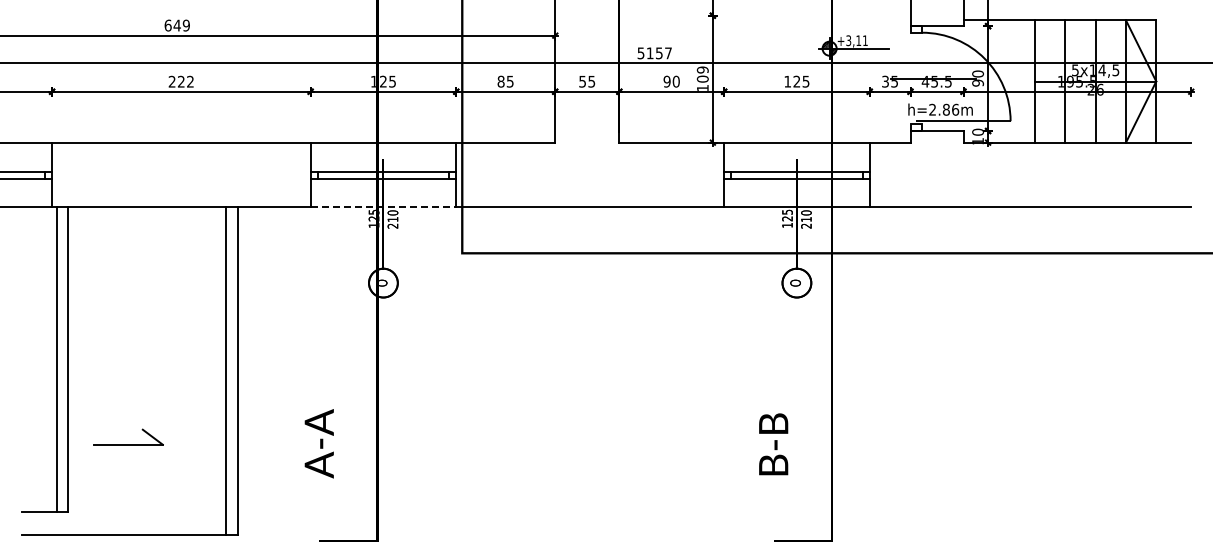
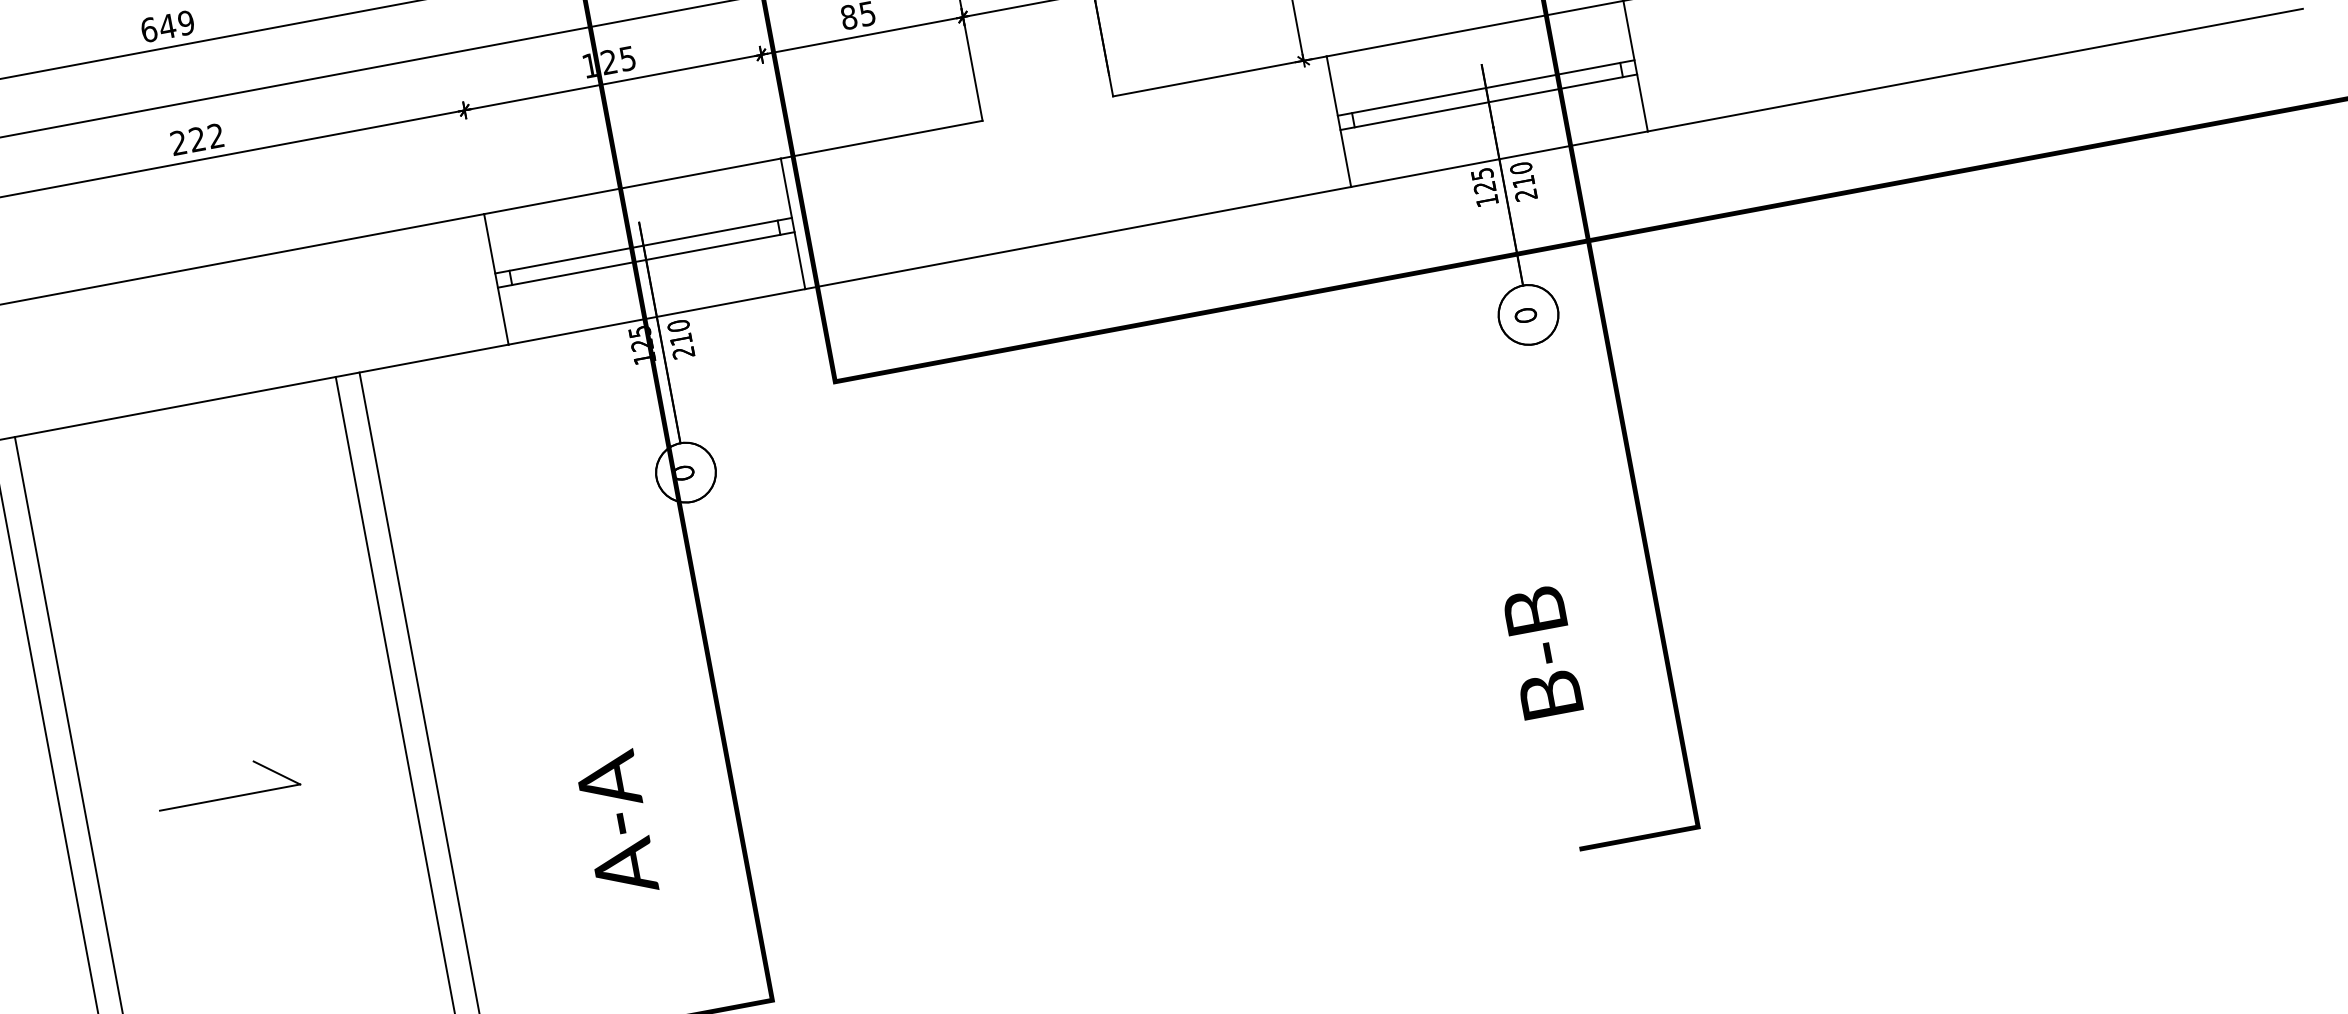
line: (383, 206) -> (656, 316), dashed -> solid
part: (128, 444) -> (230, 797), moved

